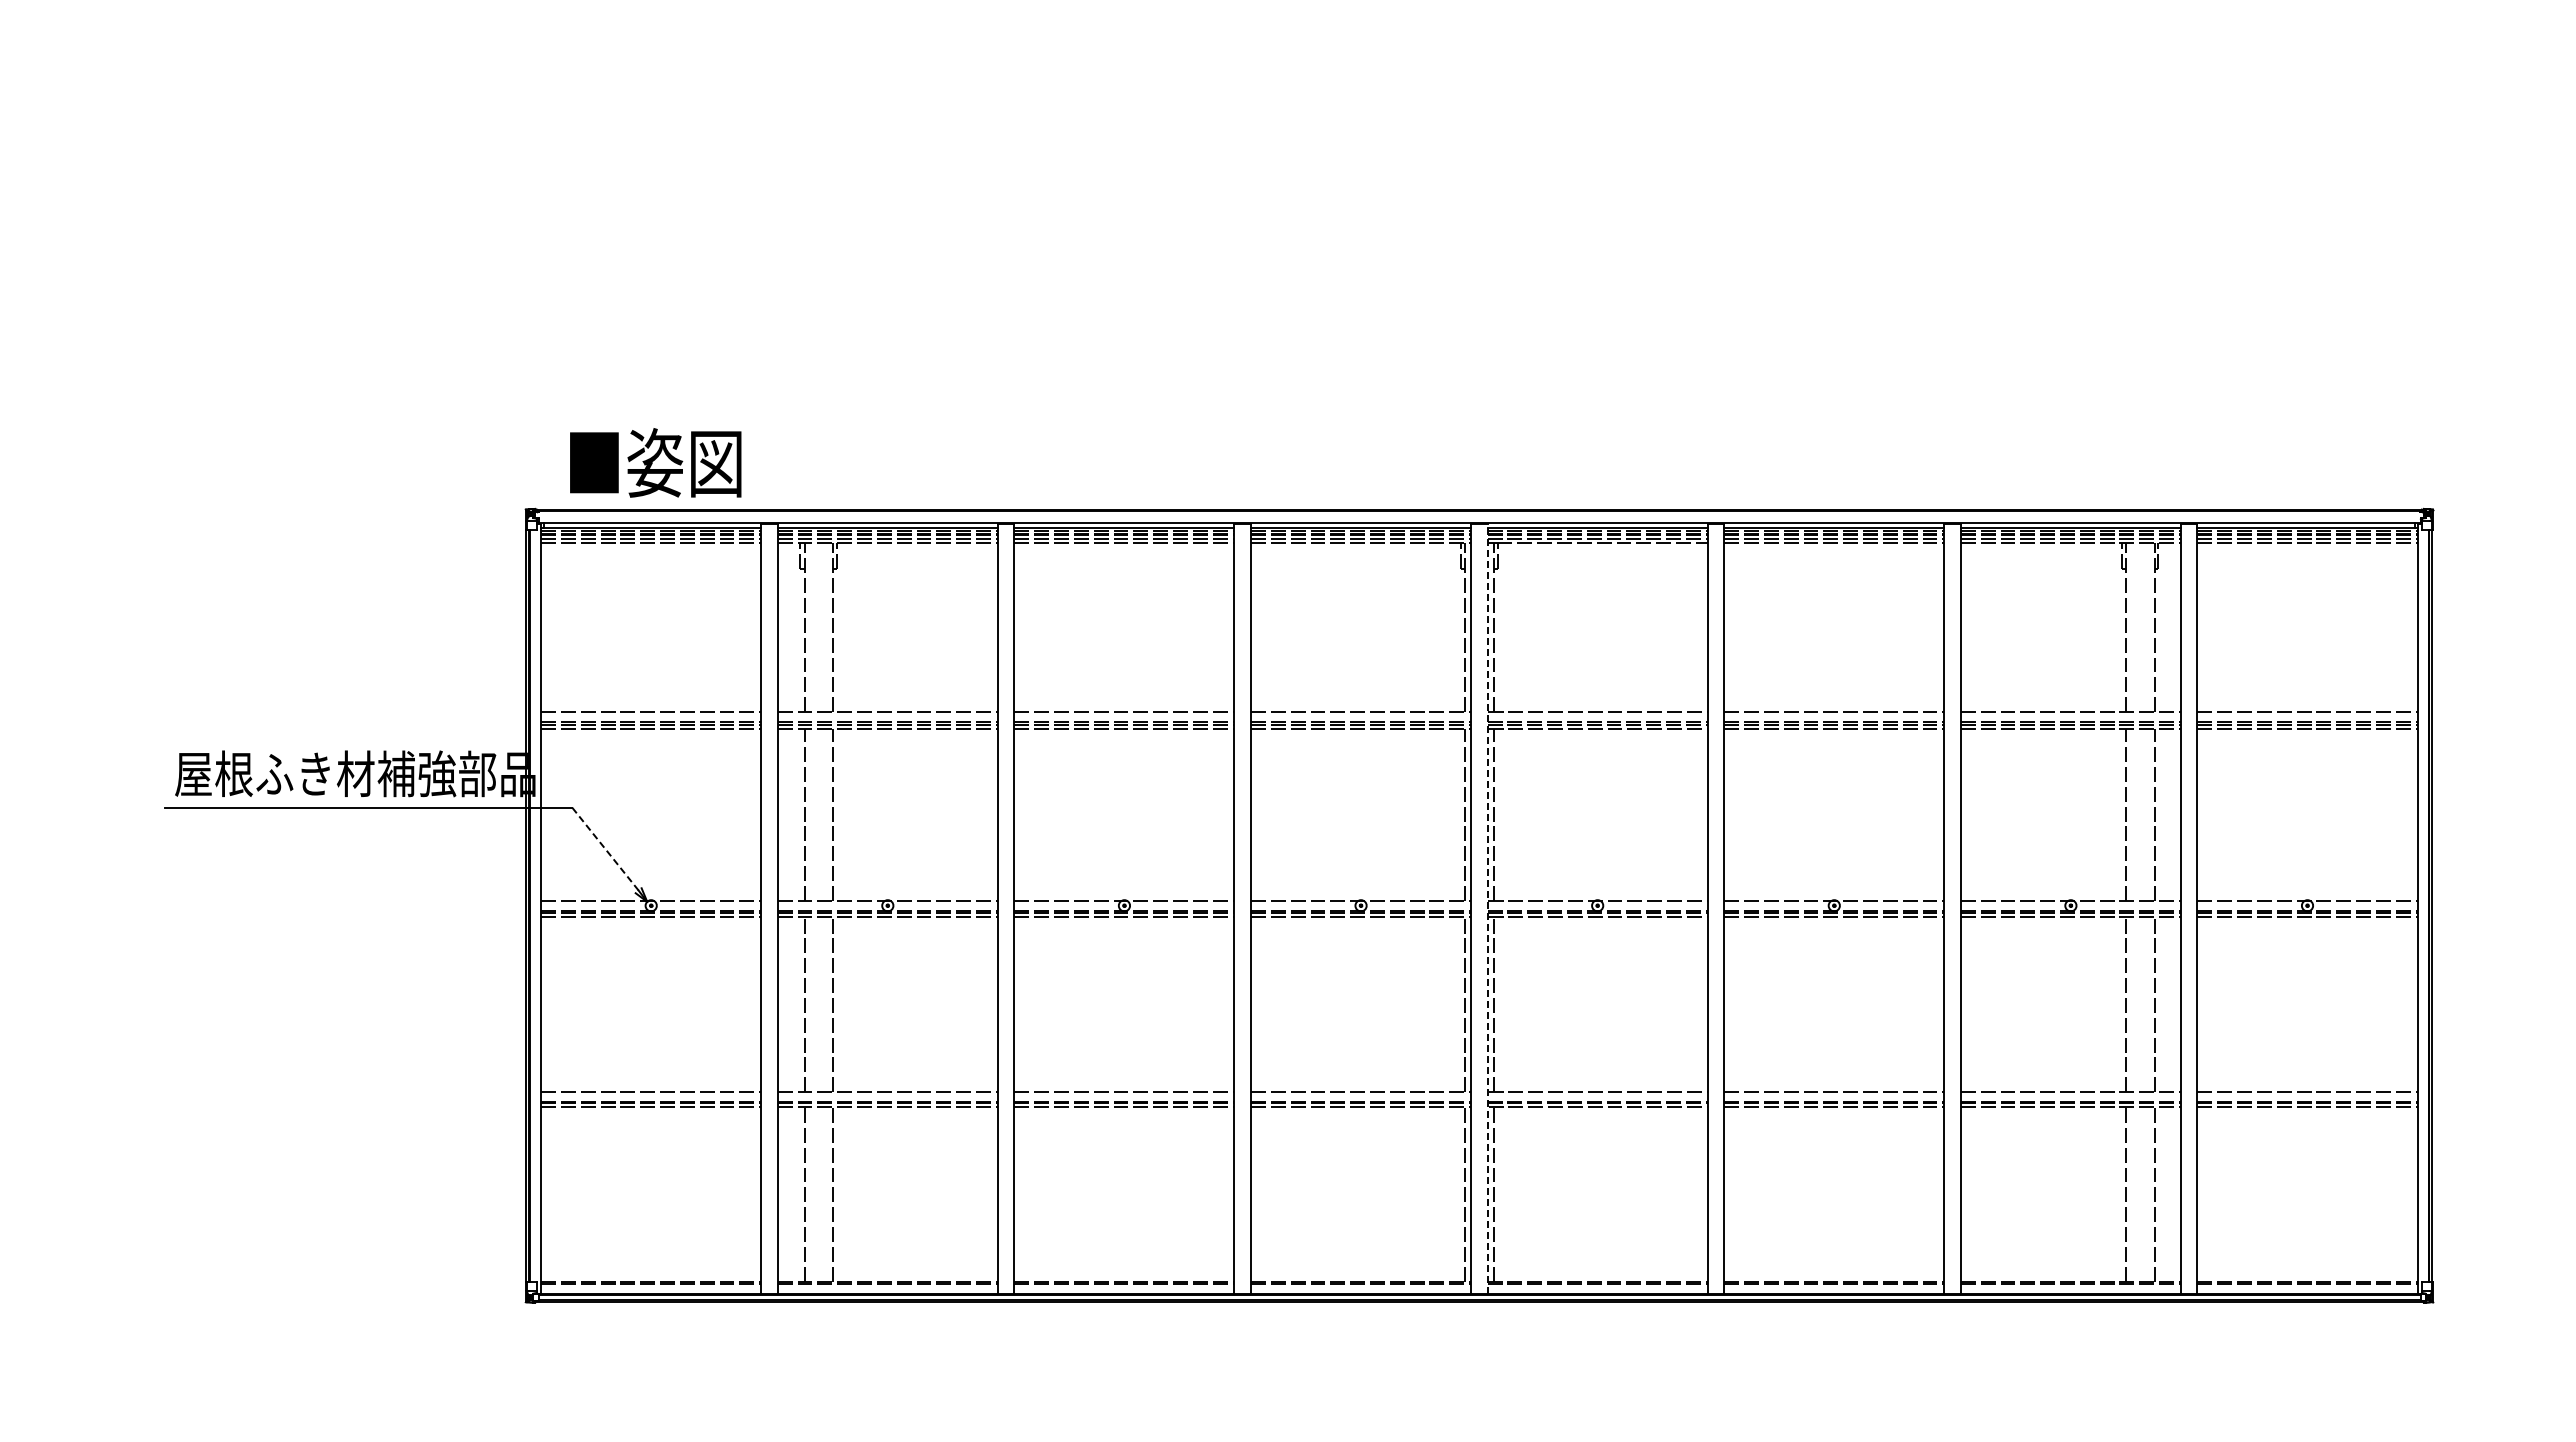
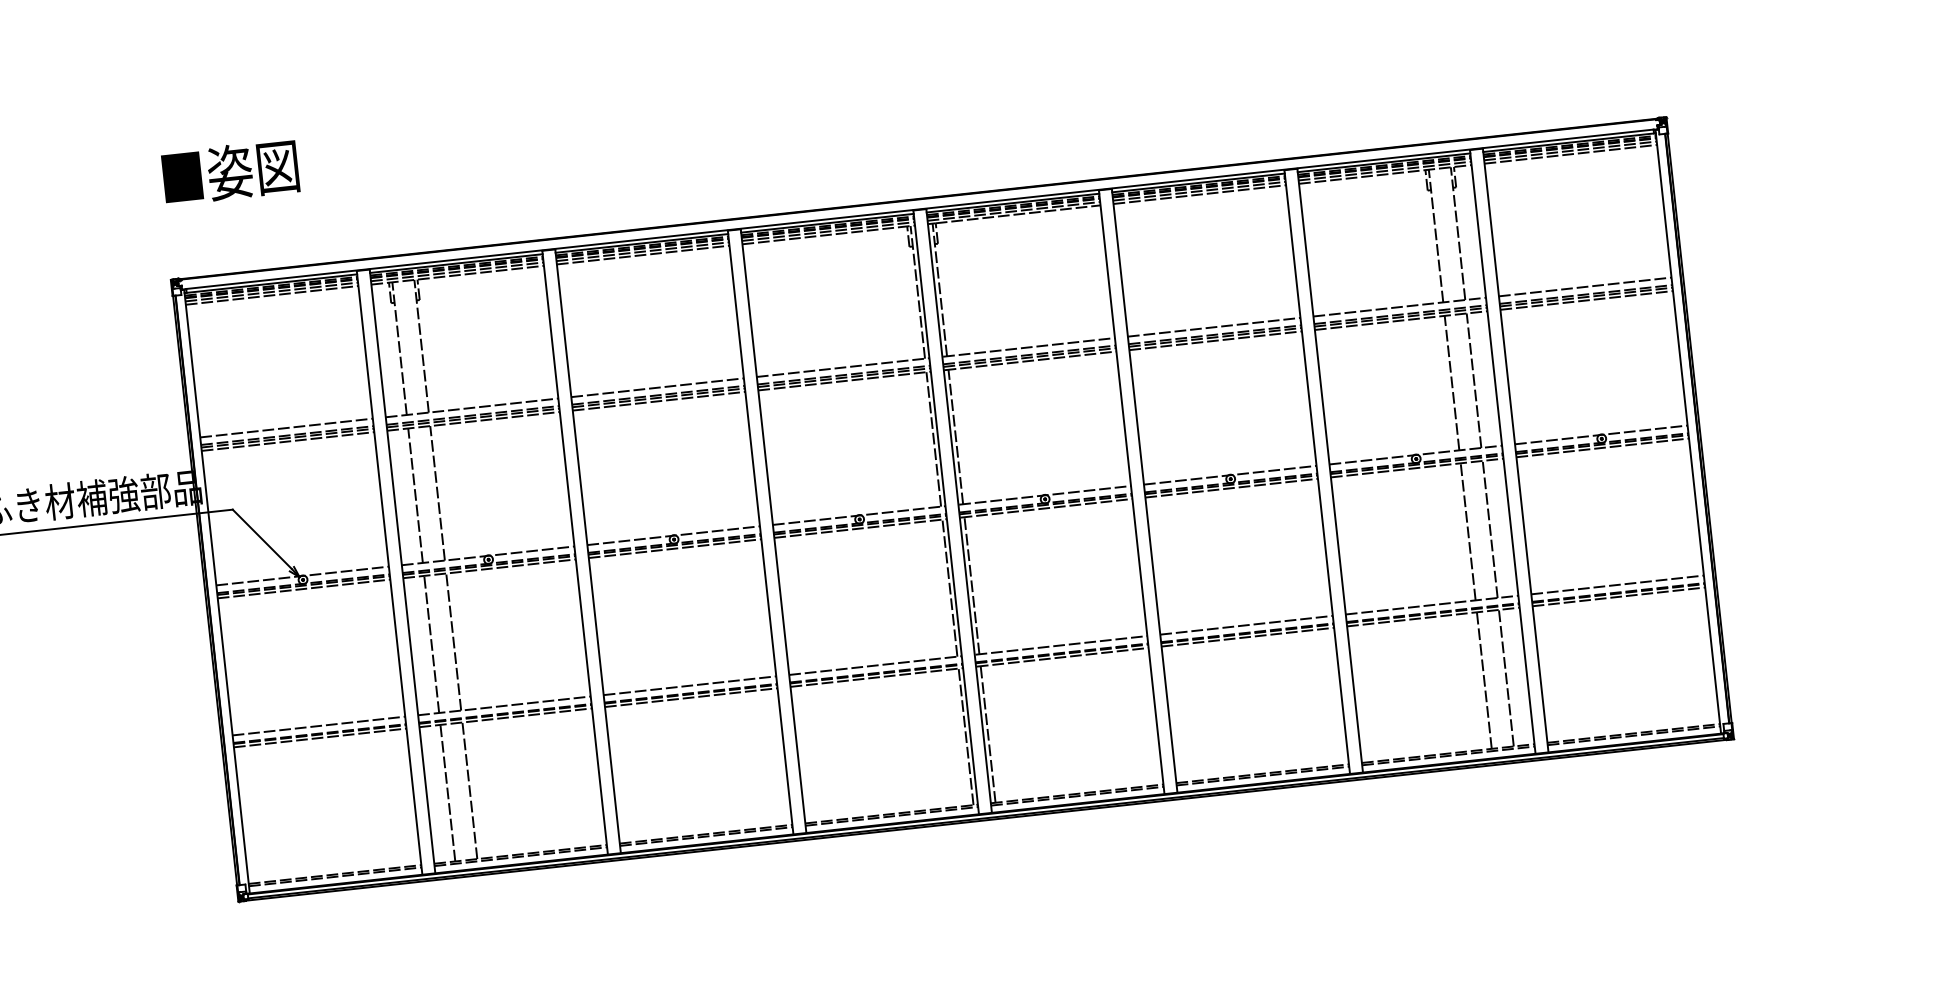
text: (655, 462) -> (230, 171), moved
line: (605, 848) -> (262, 538), dashed -> solid
line: (1487, 908) -> (959, 510), dashed -> solid

